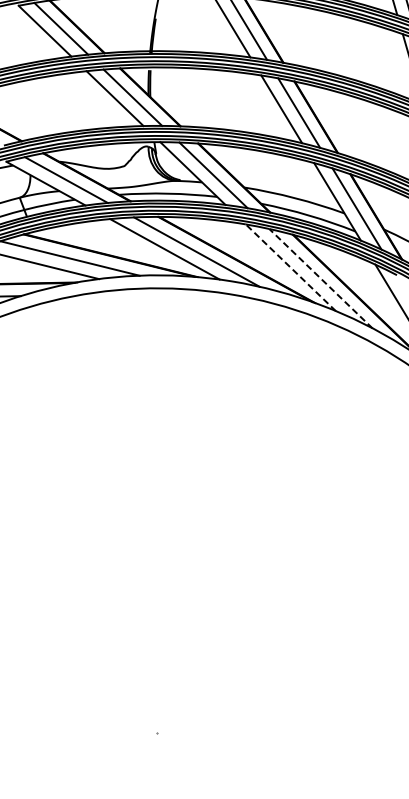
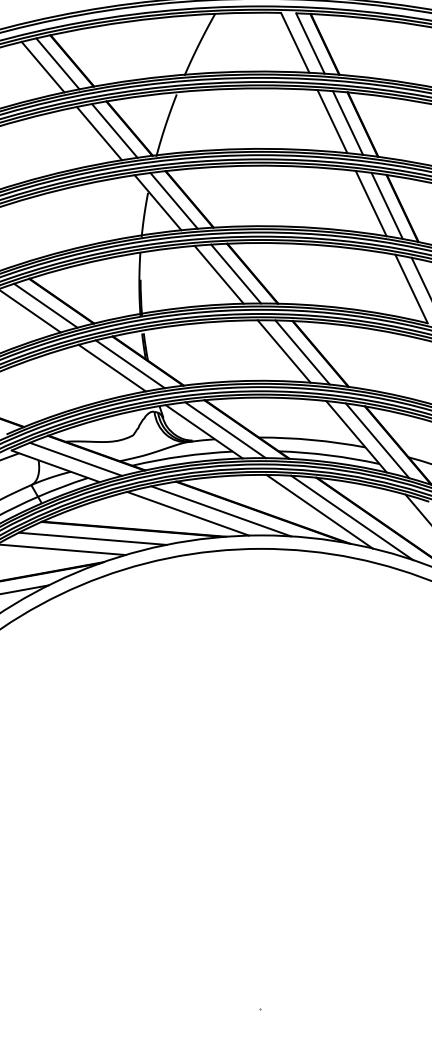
line: (290, 267) -> (319, 511), dashed -> solid
line: (320, 278) -> (351, 517), dashed -> solid

